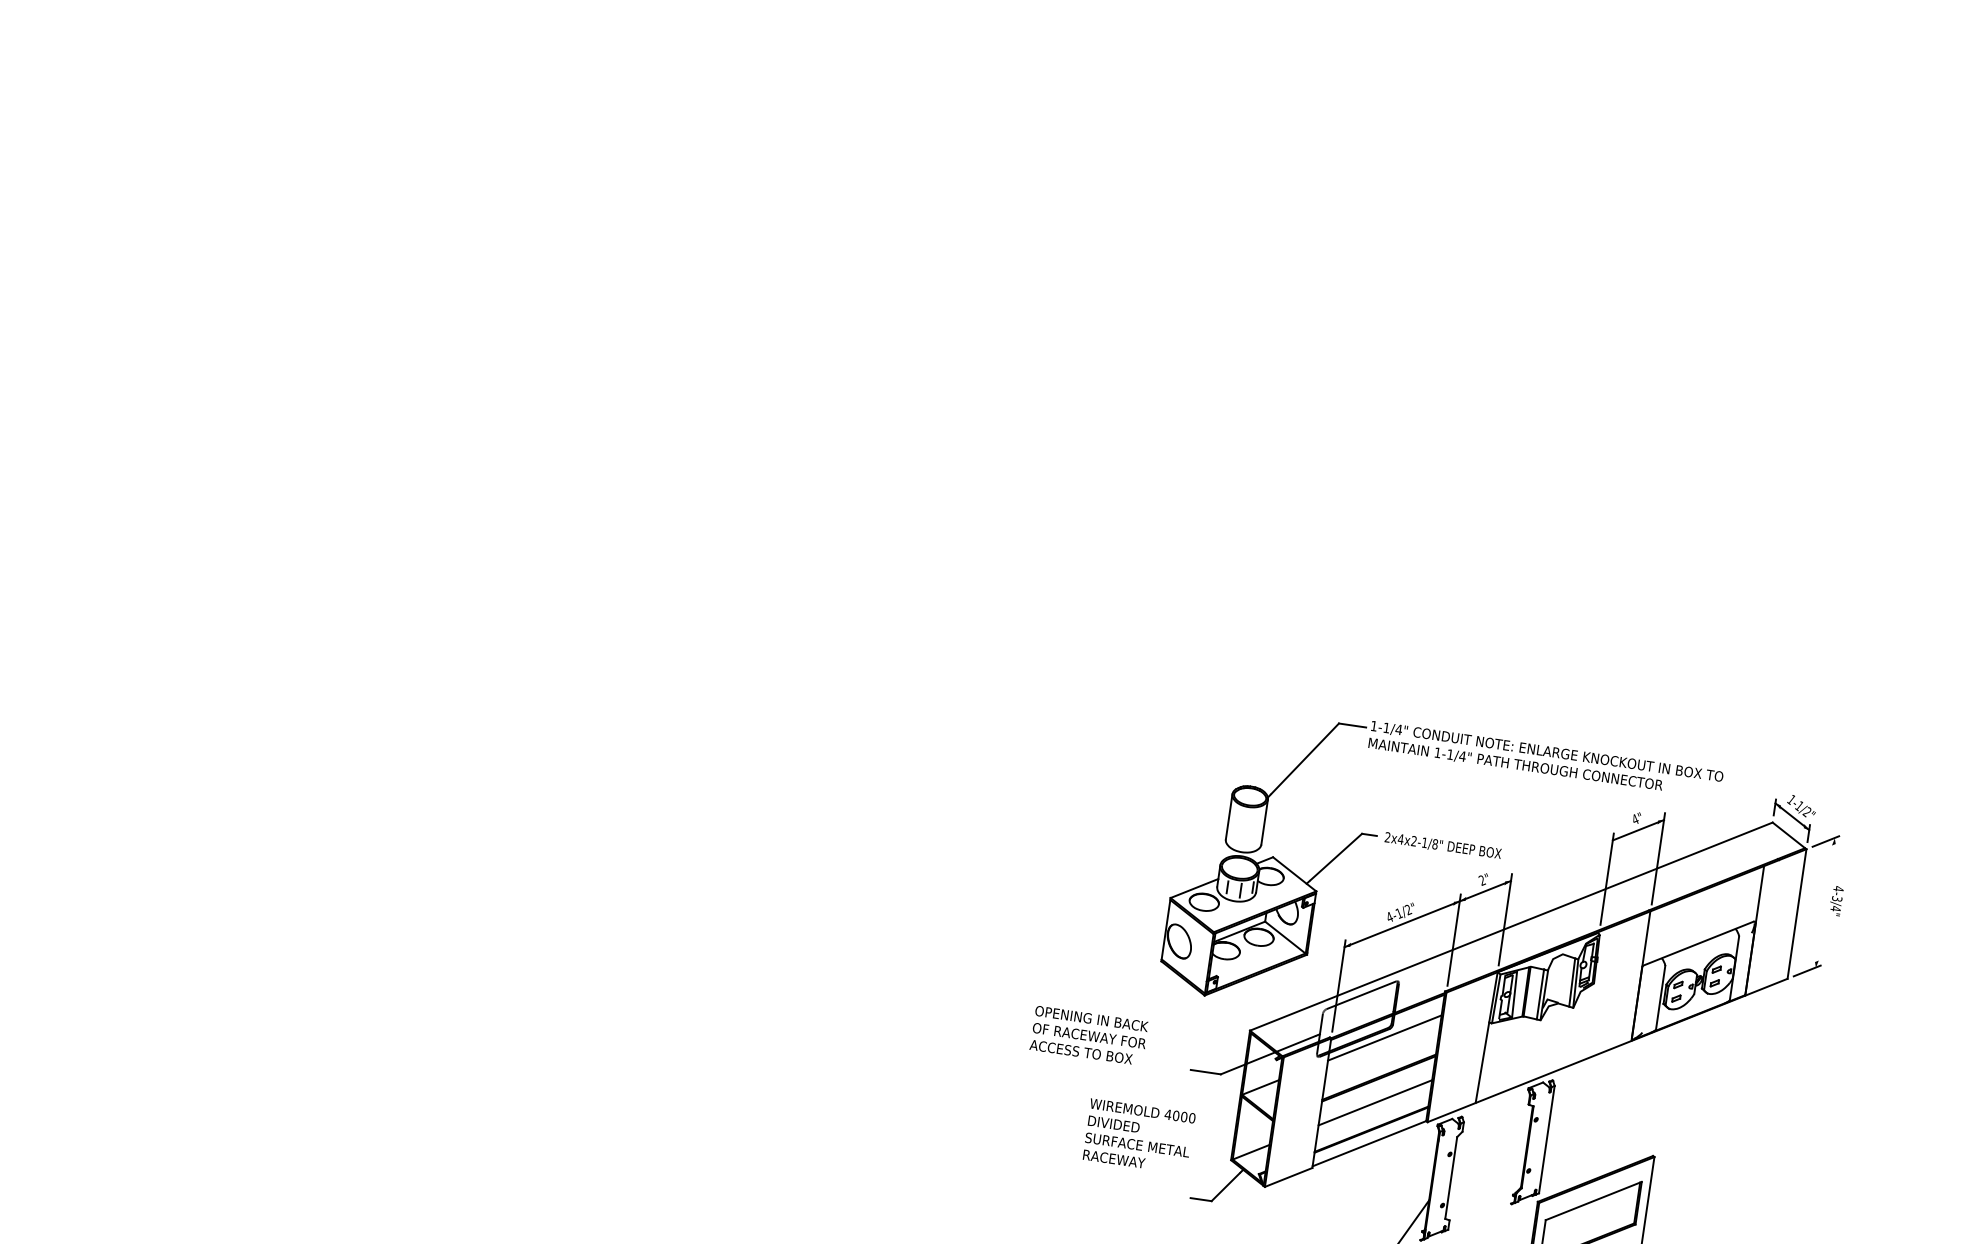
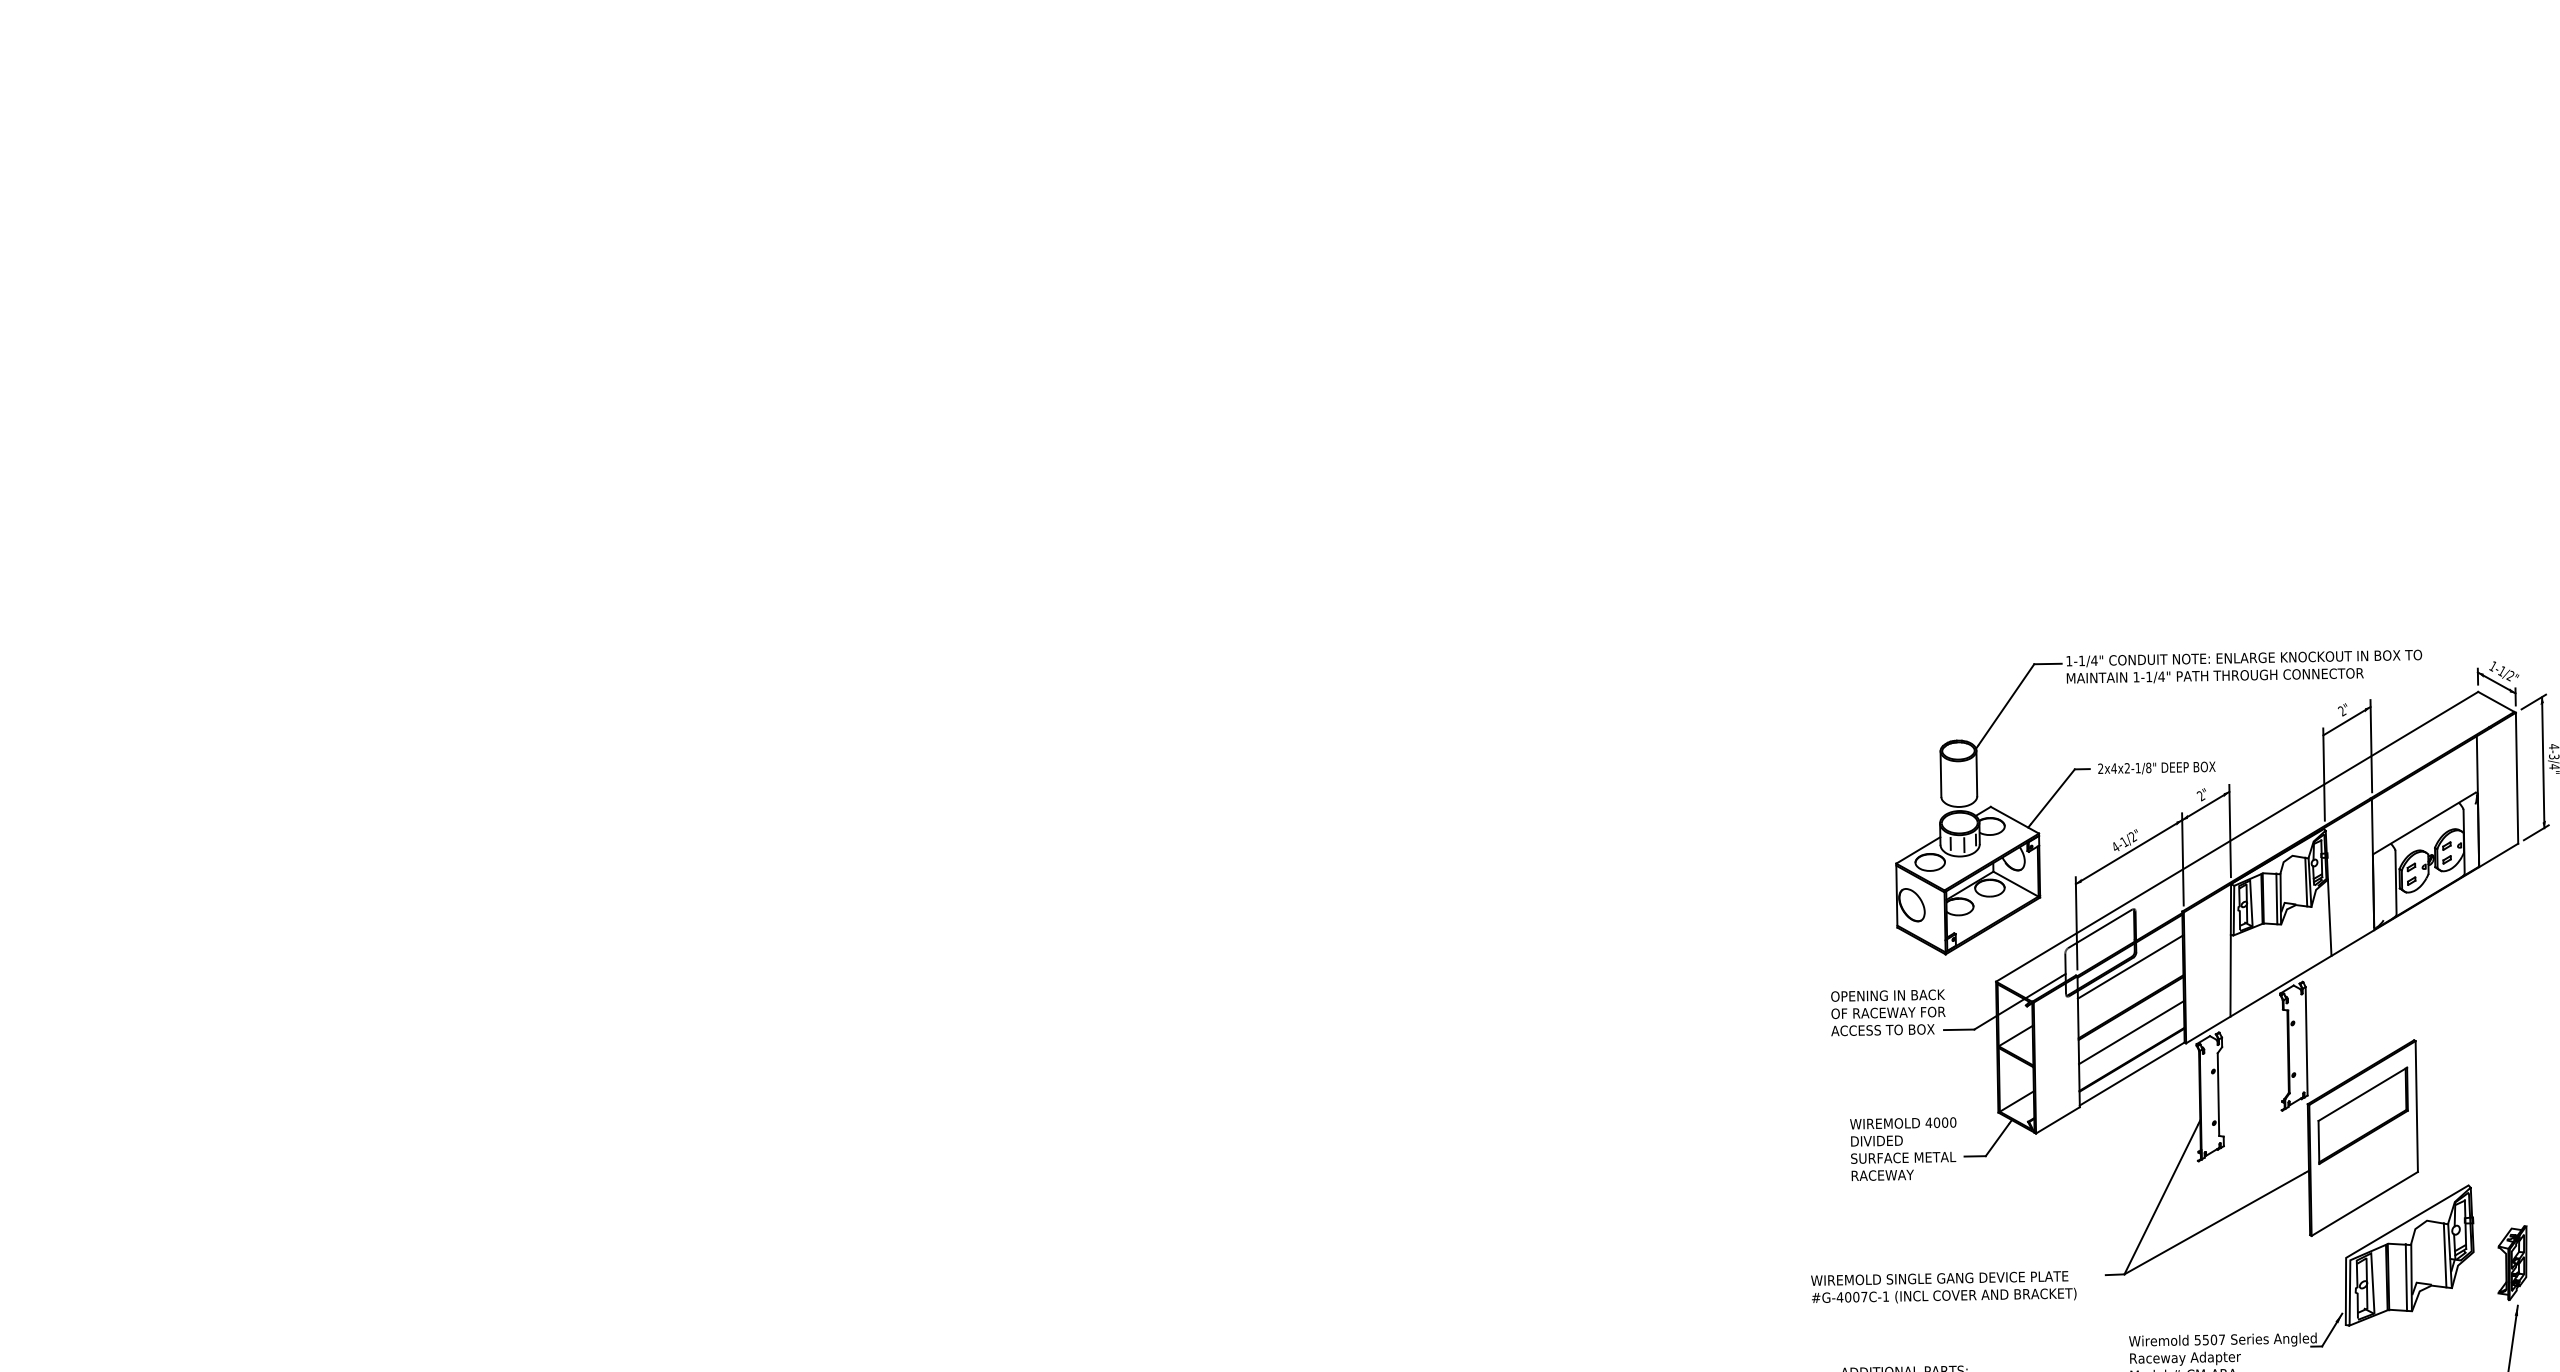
text: (1634, 819) -> (2341, 711), 4" -> 2"
line: (1825, 902) -> (2543, 762), added
line: (1589, 1021) -> (2329, 917), added
text: (1089, 1035) -> (1888, 1012), moved
text: (1138, 1136) -> (1903, 1149), moved

